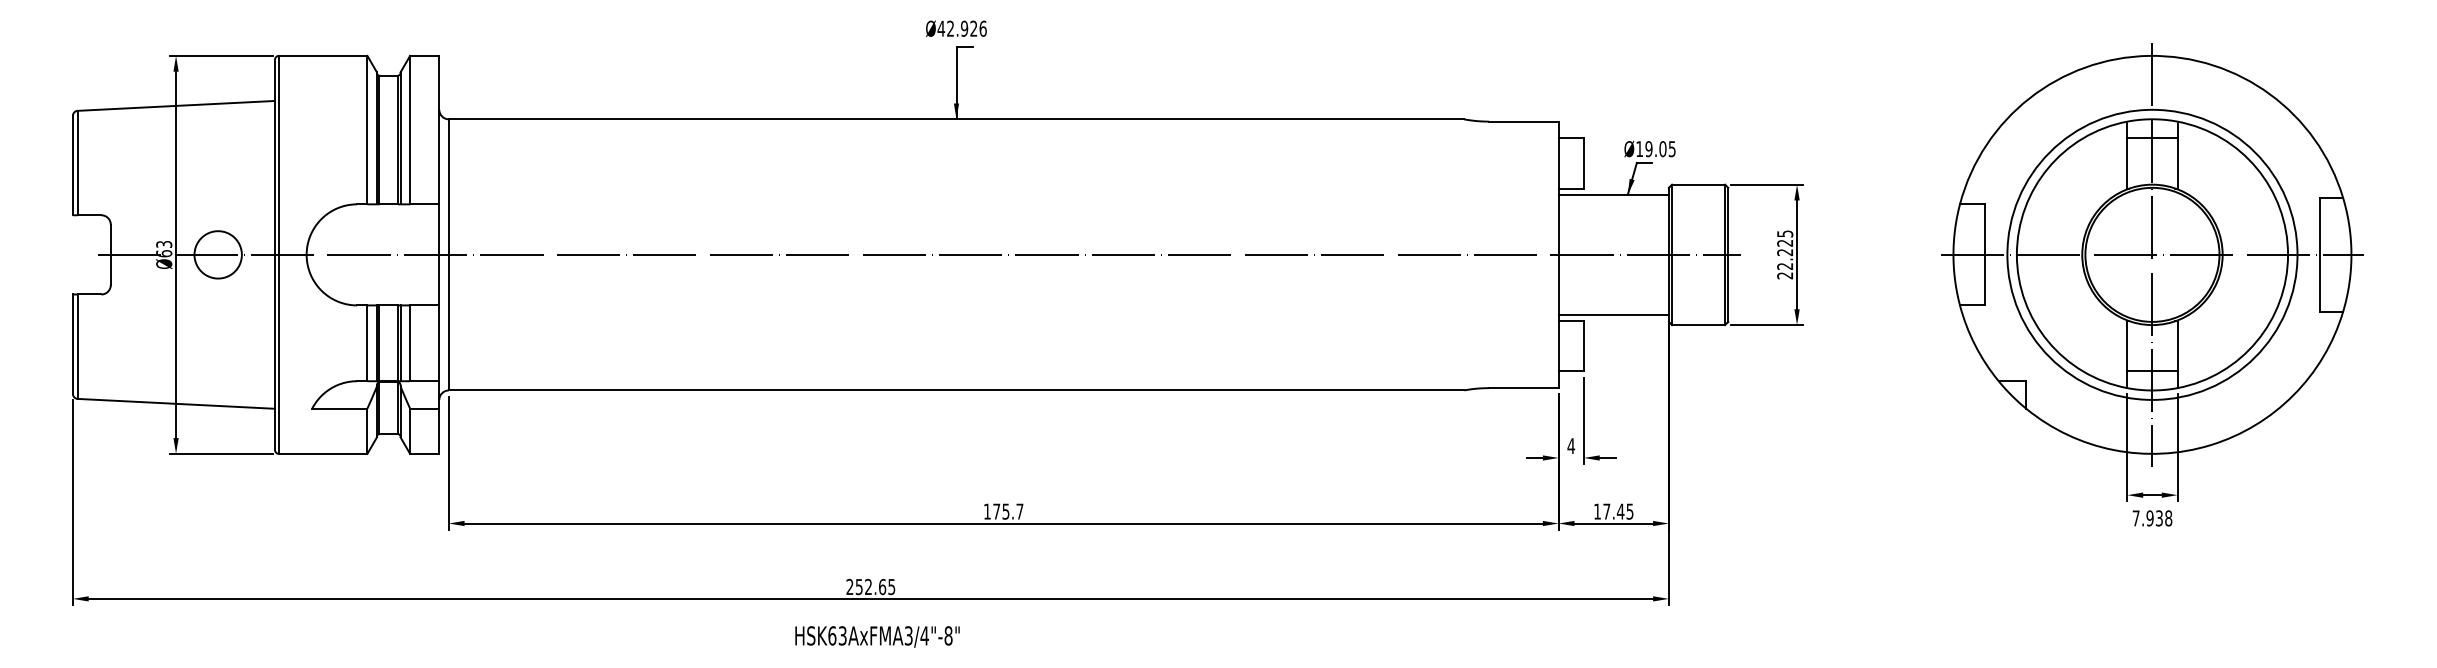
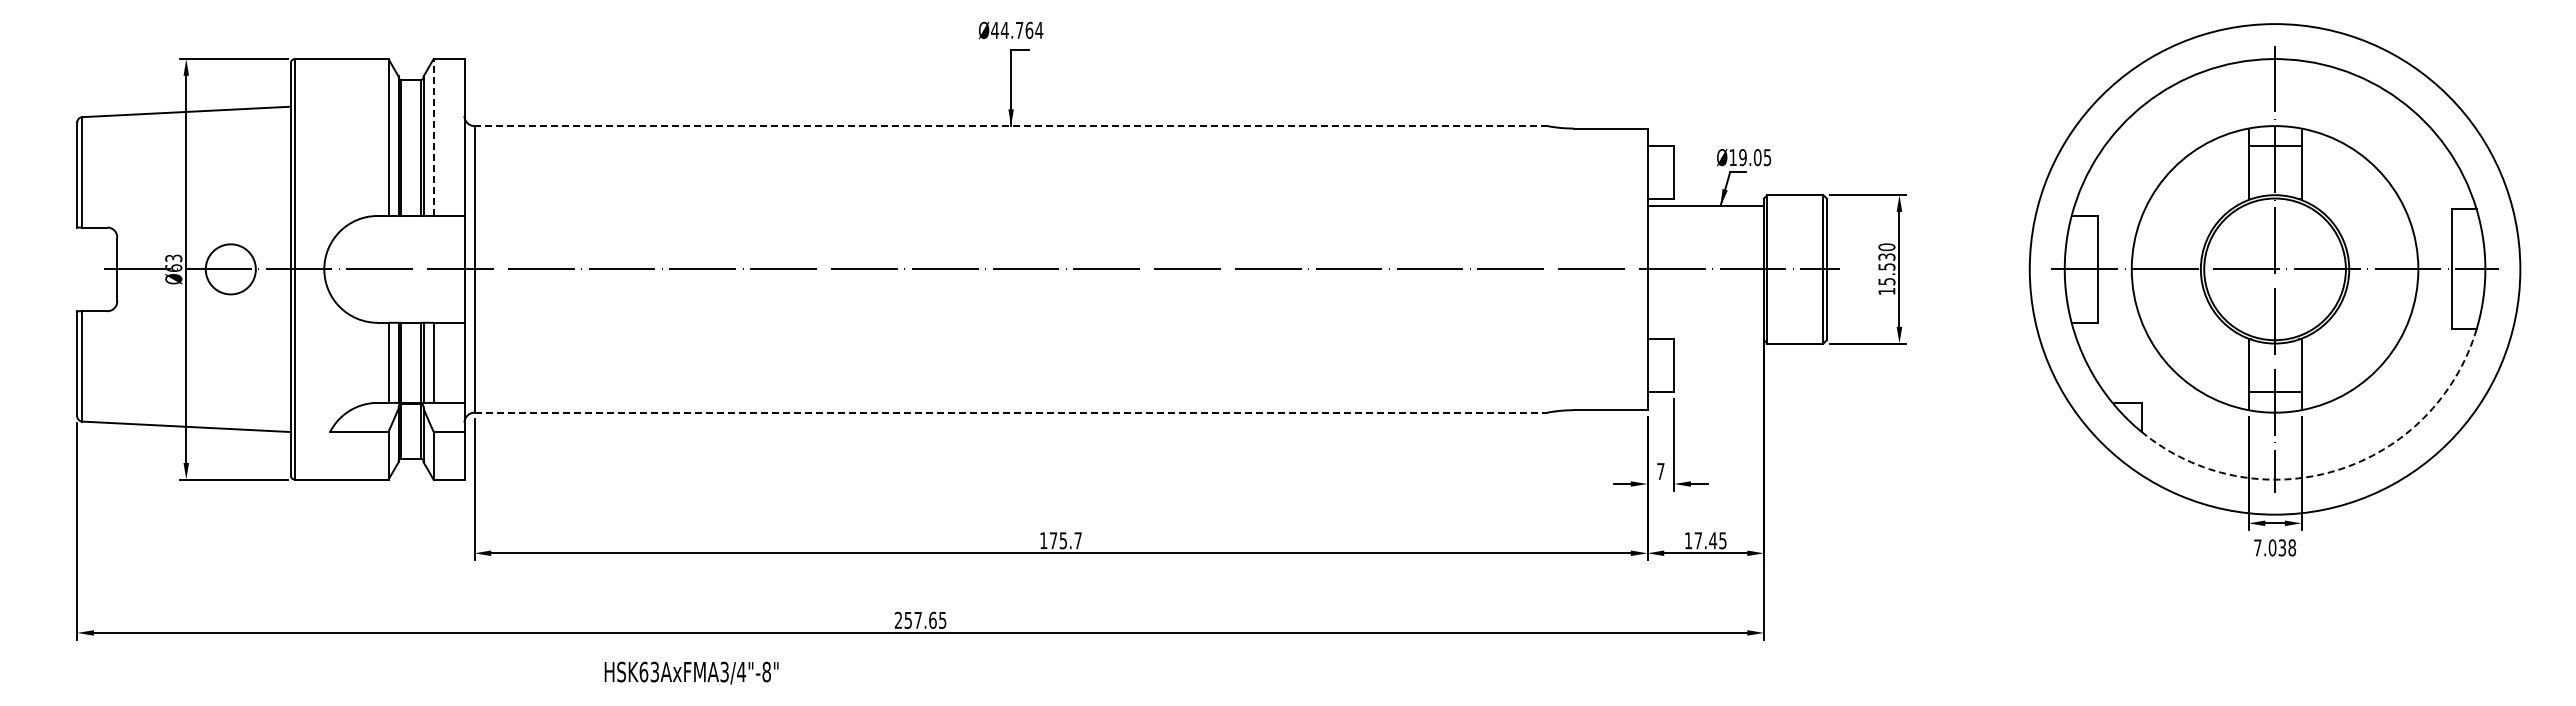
text: (966, 27) -> (1021, 29), Ø42.926 -> Ø44.764
line: (956, 119) -> (1011, 126), solid -> dashed
line: (409, 130) -> (433, 137), solid -> dashed
text: (1784, 254) -> (1886, 269), 22.225 -> 15.530
circle: (2151, 254) -> (2274, 269), size x1.6
line: (1613, 314) -> (1705, 332), removed
line: (956, 390) -> (1011, 412), solid -> dashed
arc: (2210, 445) -> (2336, 470), solid -> dashed
text: (1570, 446) -> (1660, 471), 4 -> 7
text: (2150, 518) -> (2272, 547), 7.938 -> 7.038
text: (867, 586) -> (917, 619), 252.65 -> 257.65
text: (877, 636) -> (691, 672), moved

